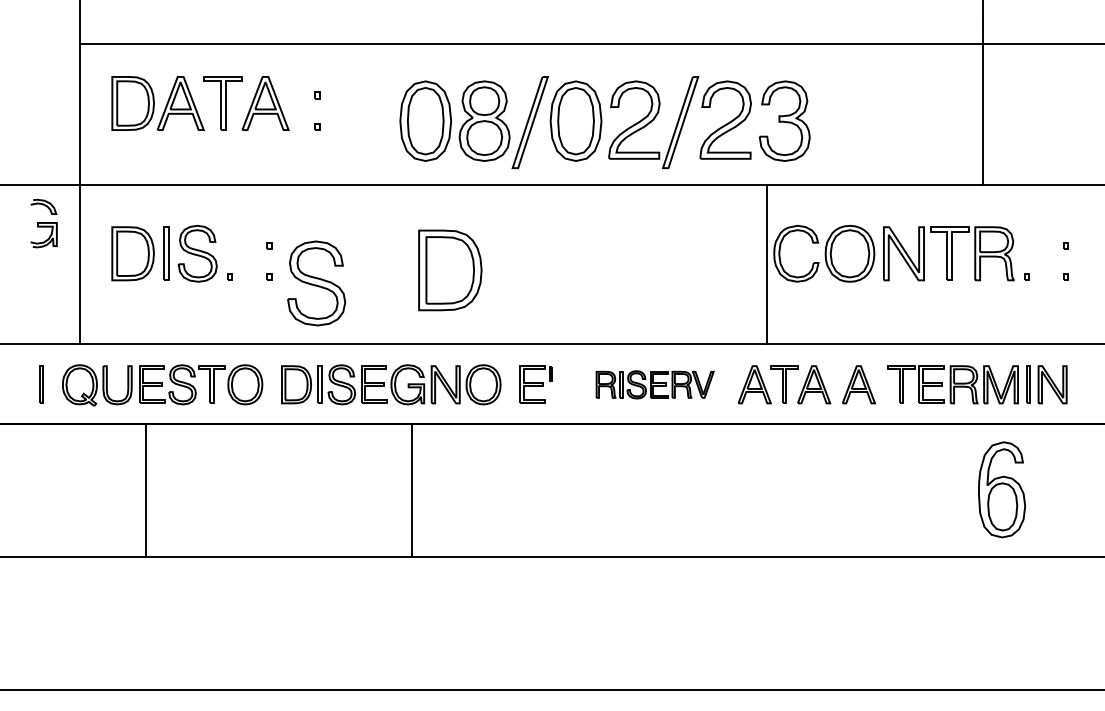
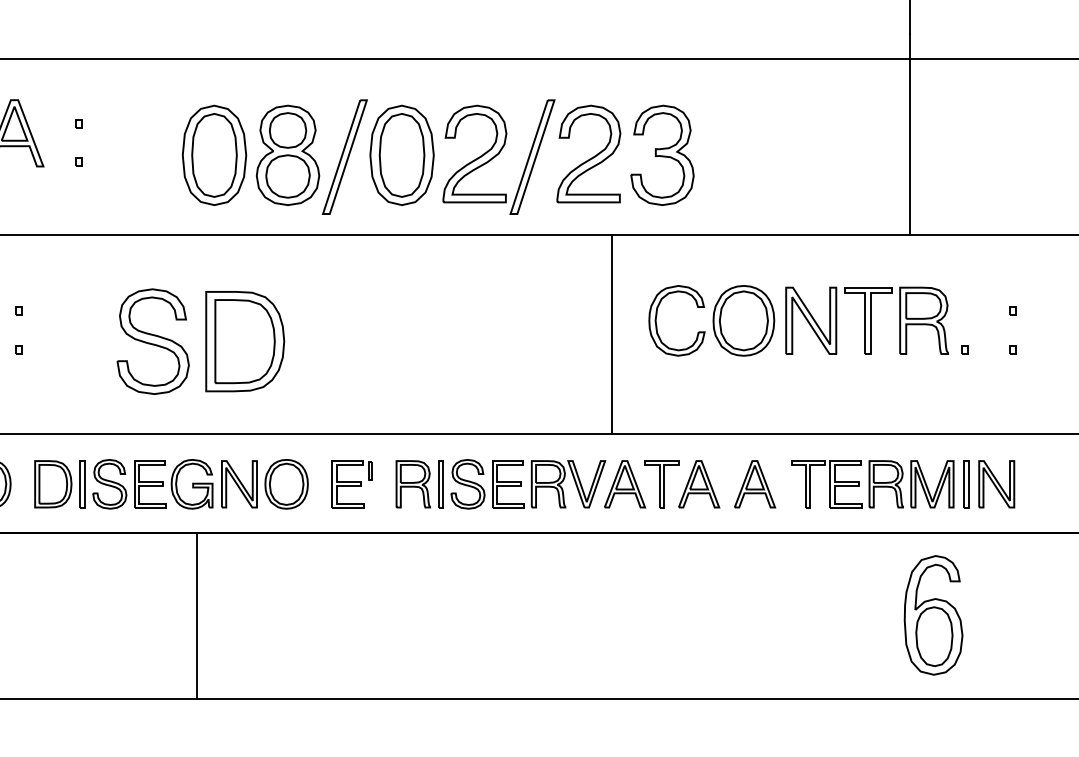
line: (767, 264) -> (612, 334), moved
part: (316, 283) -> (153, 341), moved
part: (654, 384) -> (499, 483), size x1.43

